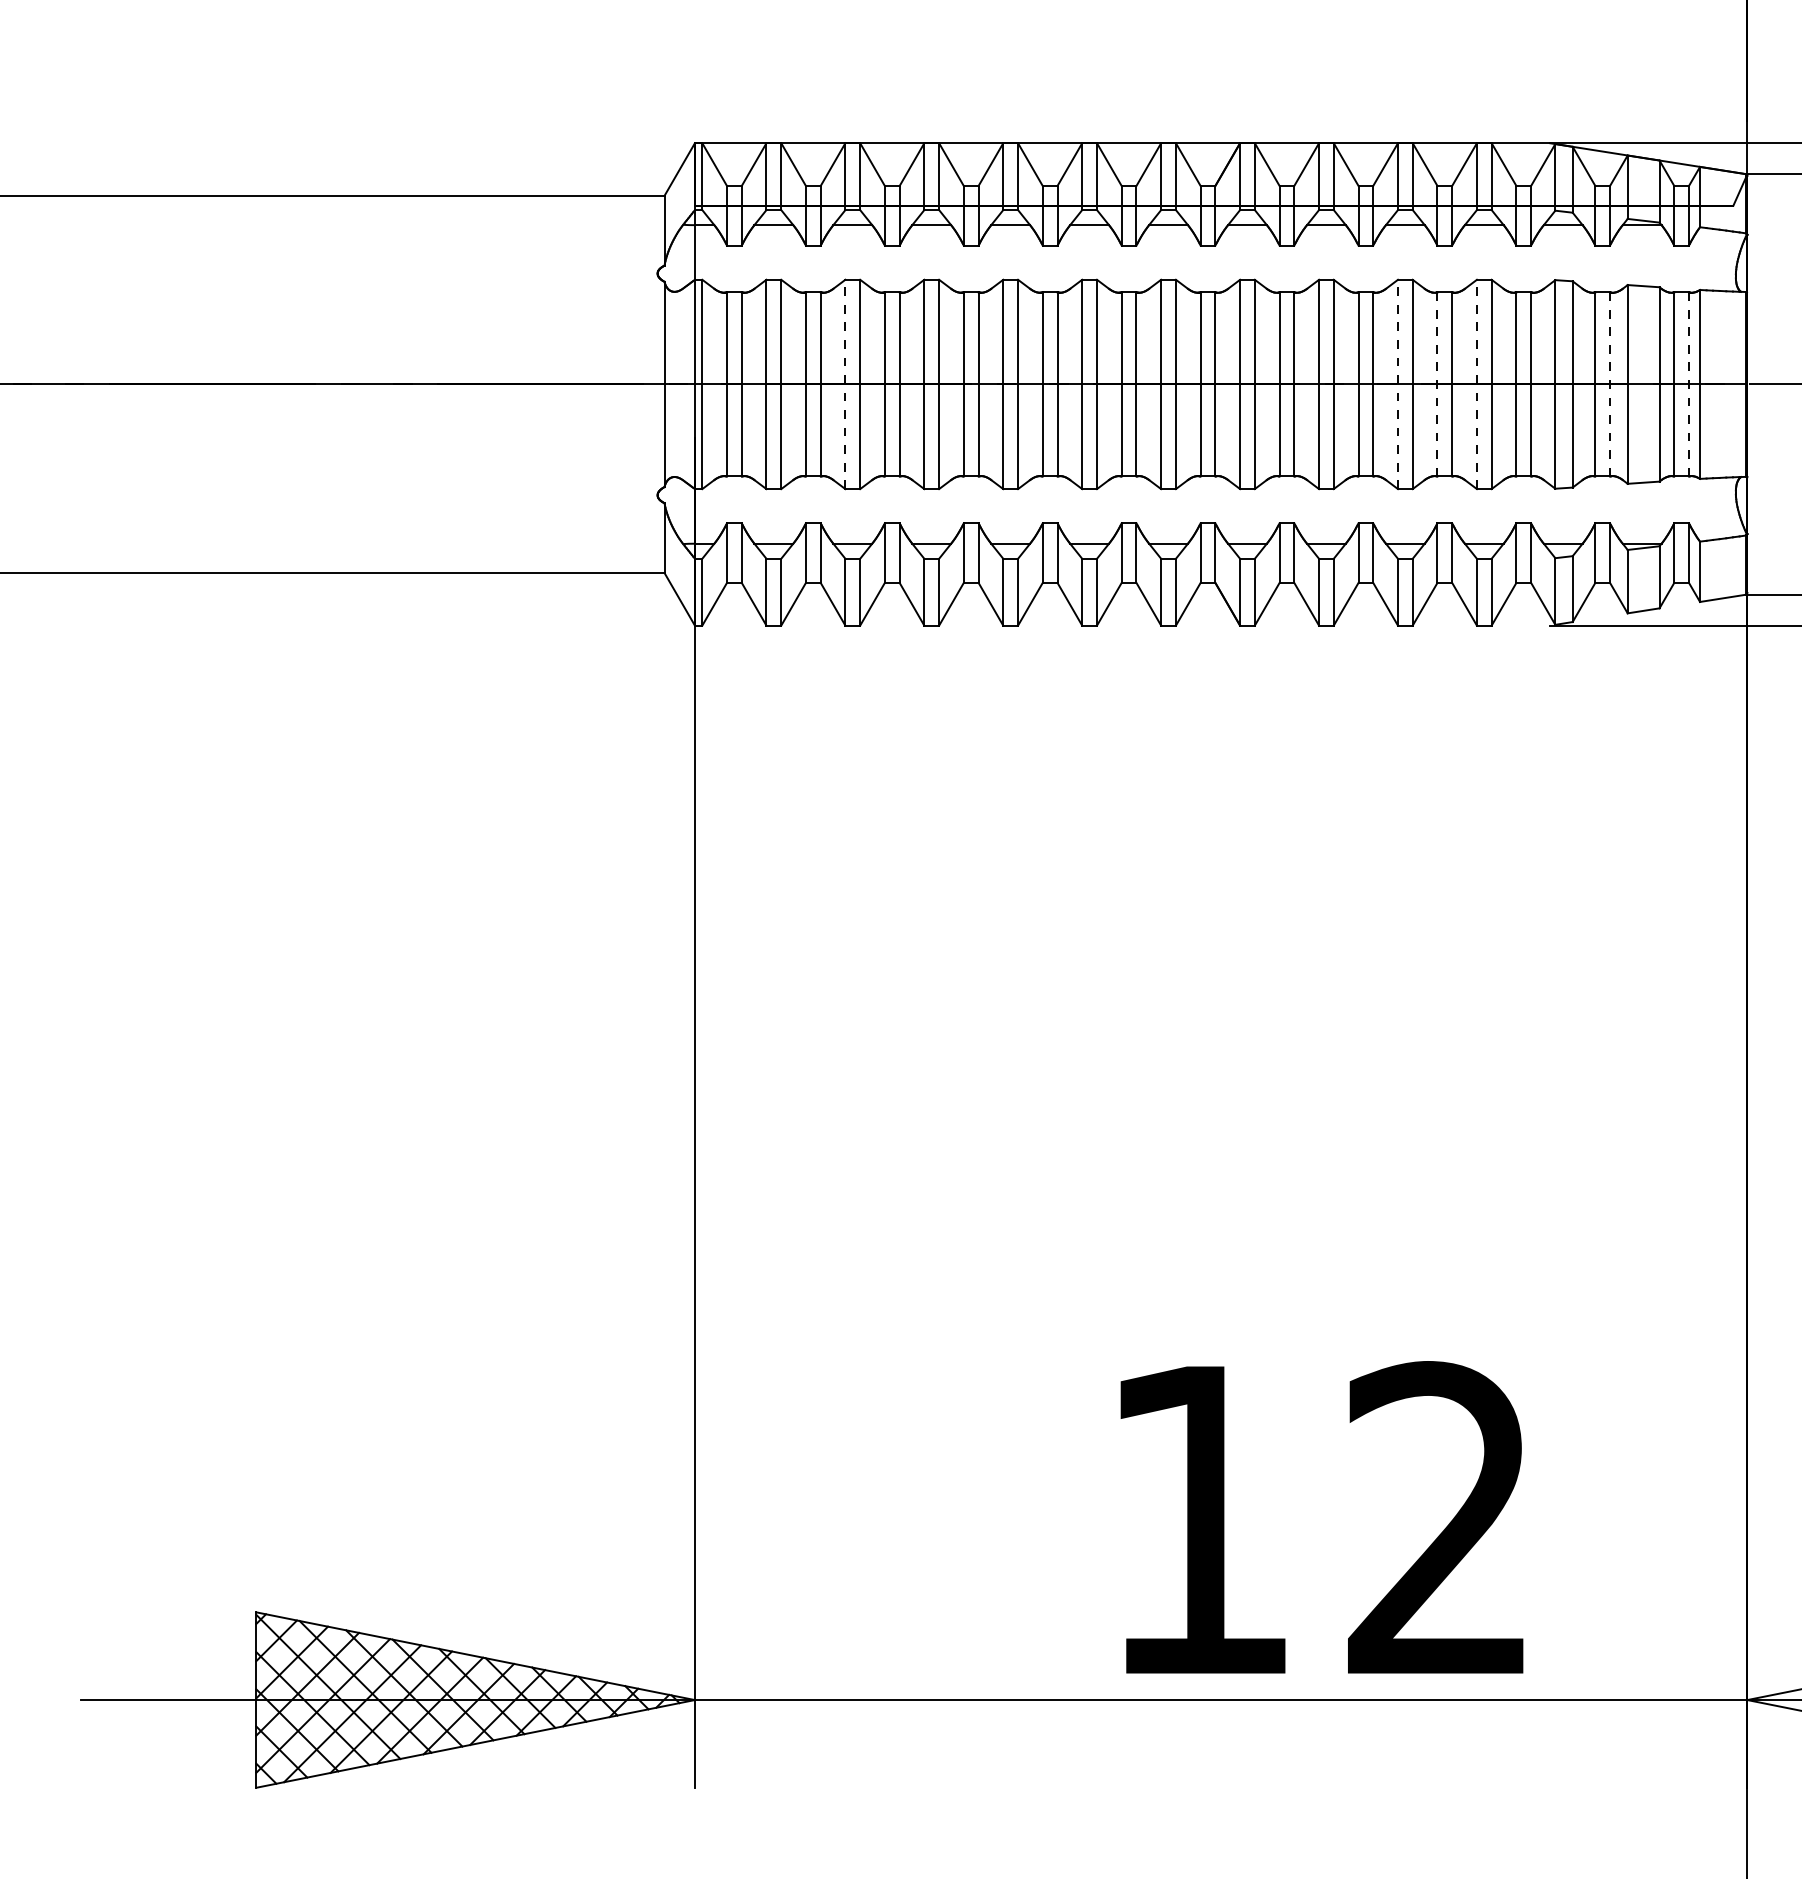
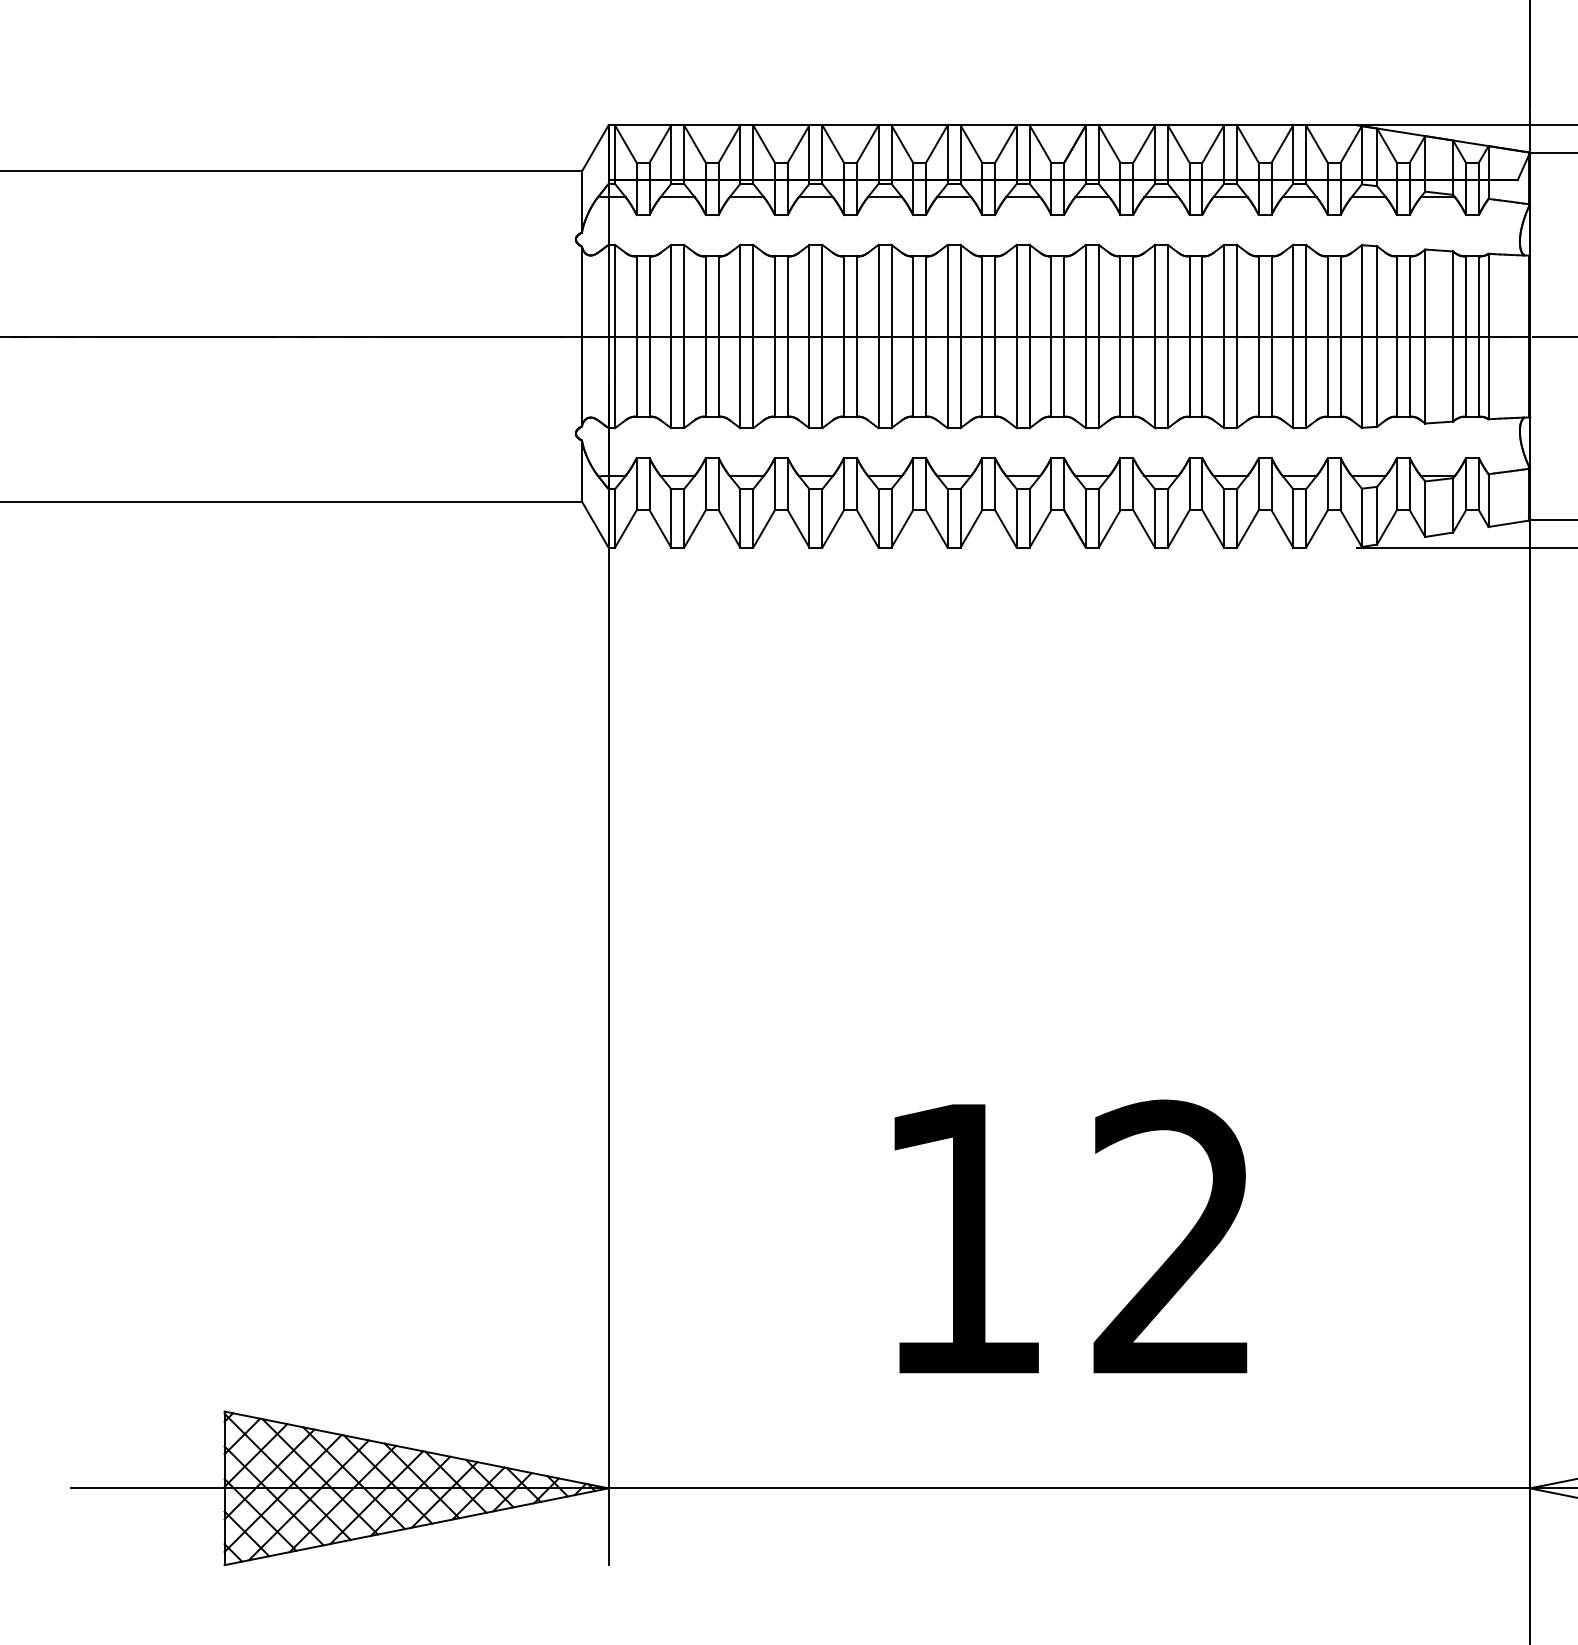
line: (1437, 383) -> (1258, 335), dashed -> solid
line: (1610, 383) -> (1410, 335), dashed -> solid
line: (1689, 383) -> (1479, 335), dashed -> solid
line: (845, 384) -> (740, 336), dashed -> solid
line: (1397, 384) -> (1223, 336), dashed -> solid
line: (1476, 384) -> (1292, 336), dashed -> solid
text: (1321, 1517) -> (1070, 1236), moved

